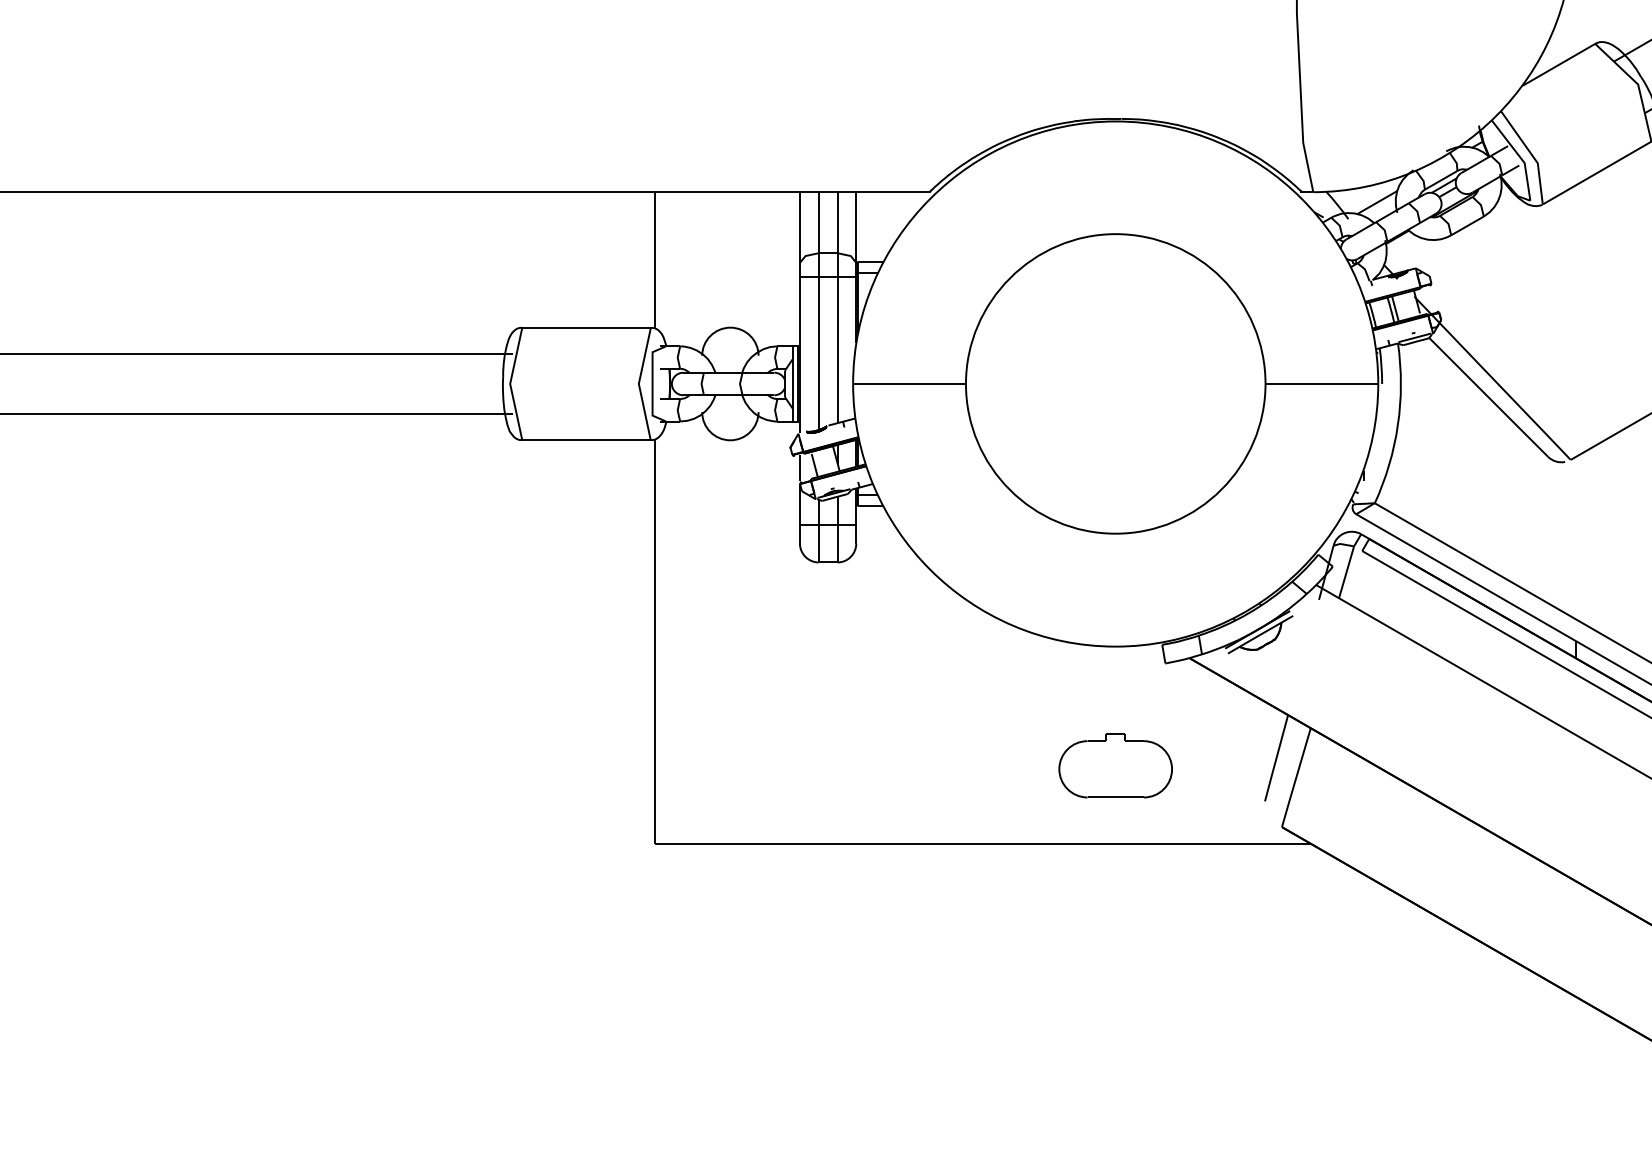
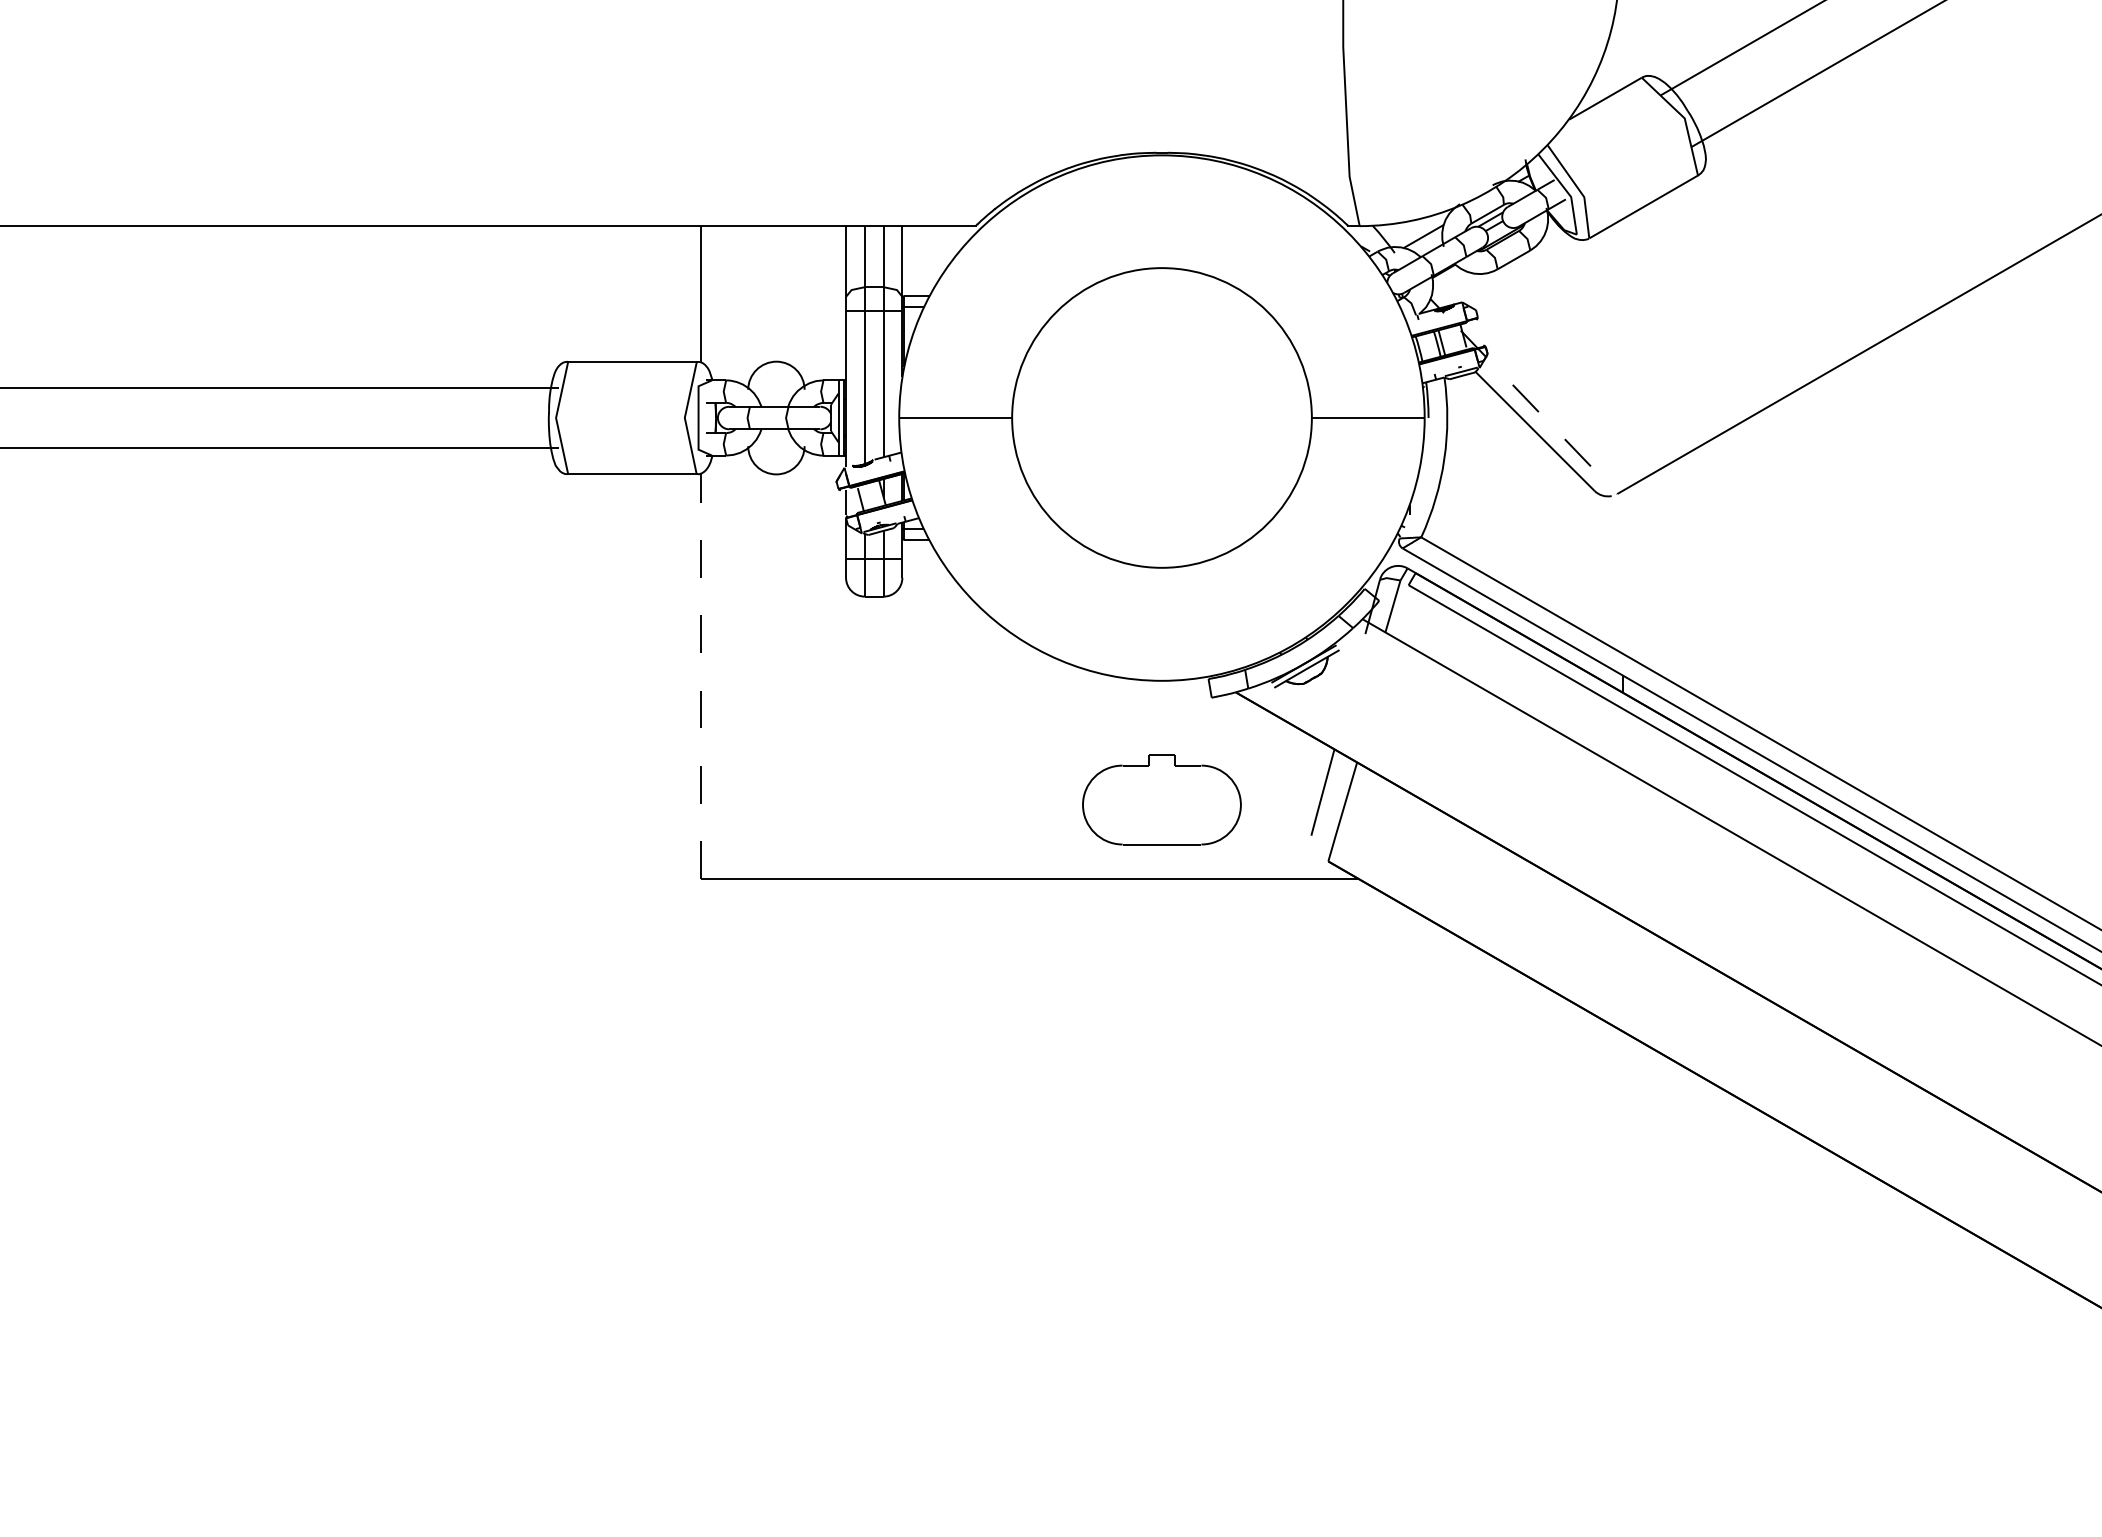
line: (1493, 378) -> (1539, 412), solid -> dashed
line: (655, 641) -> (701, 675), solid -> dashed
part: (1115, 765) -> (1161, 799), size x1.4

